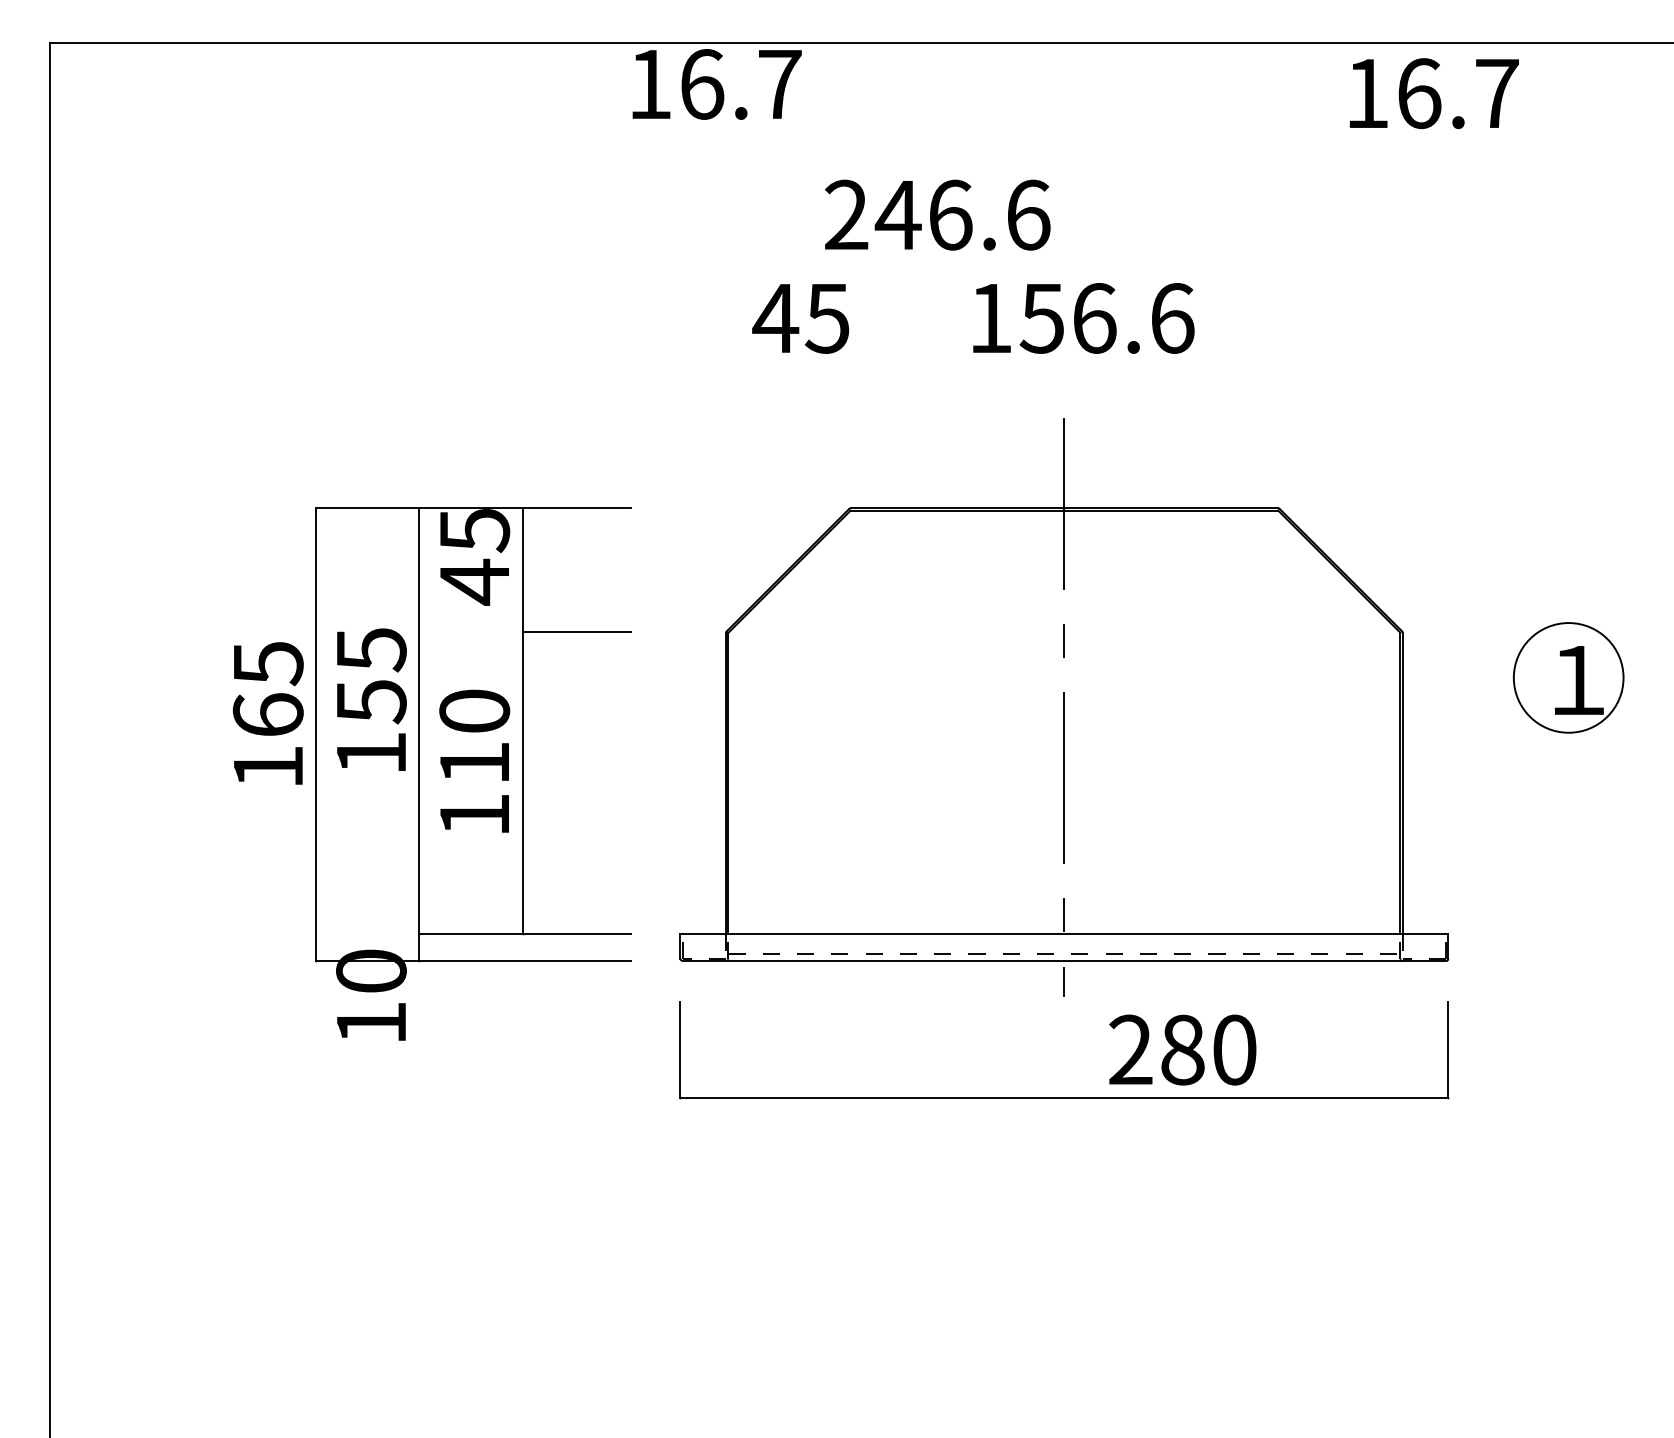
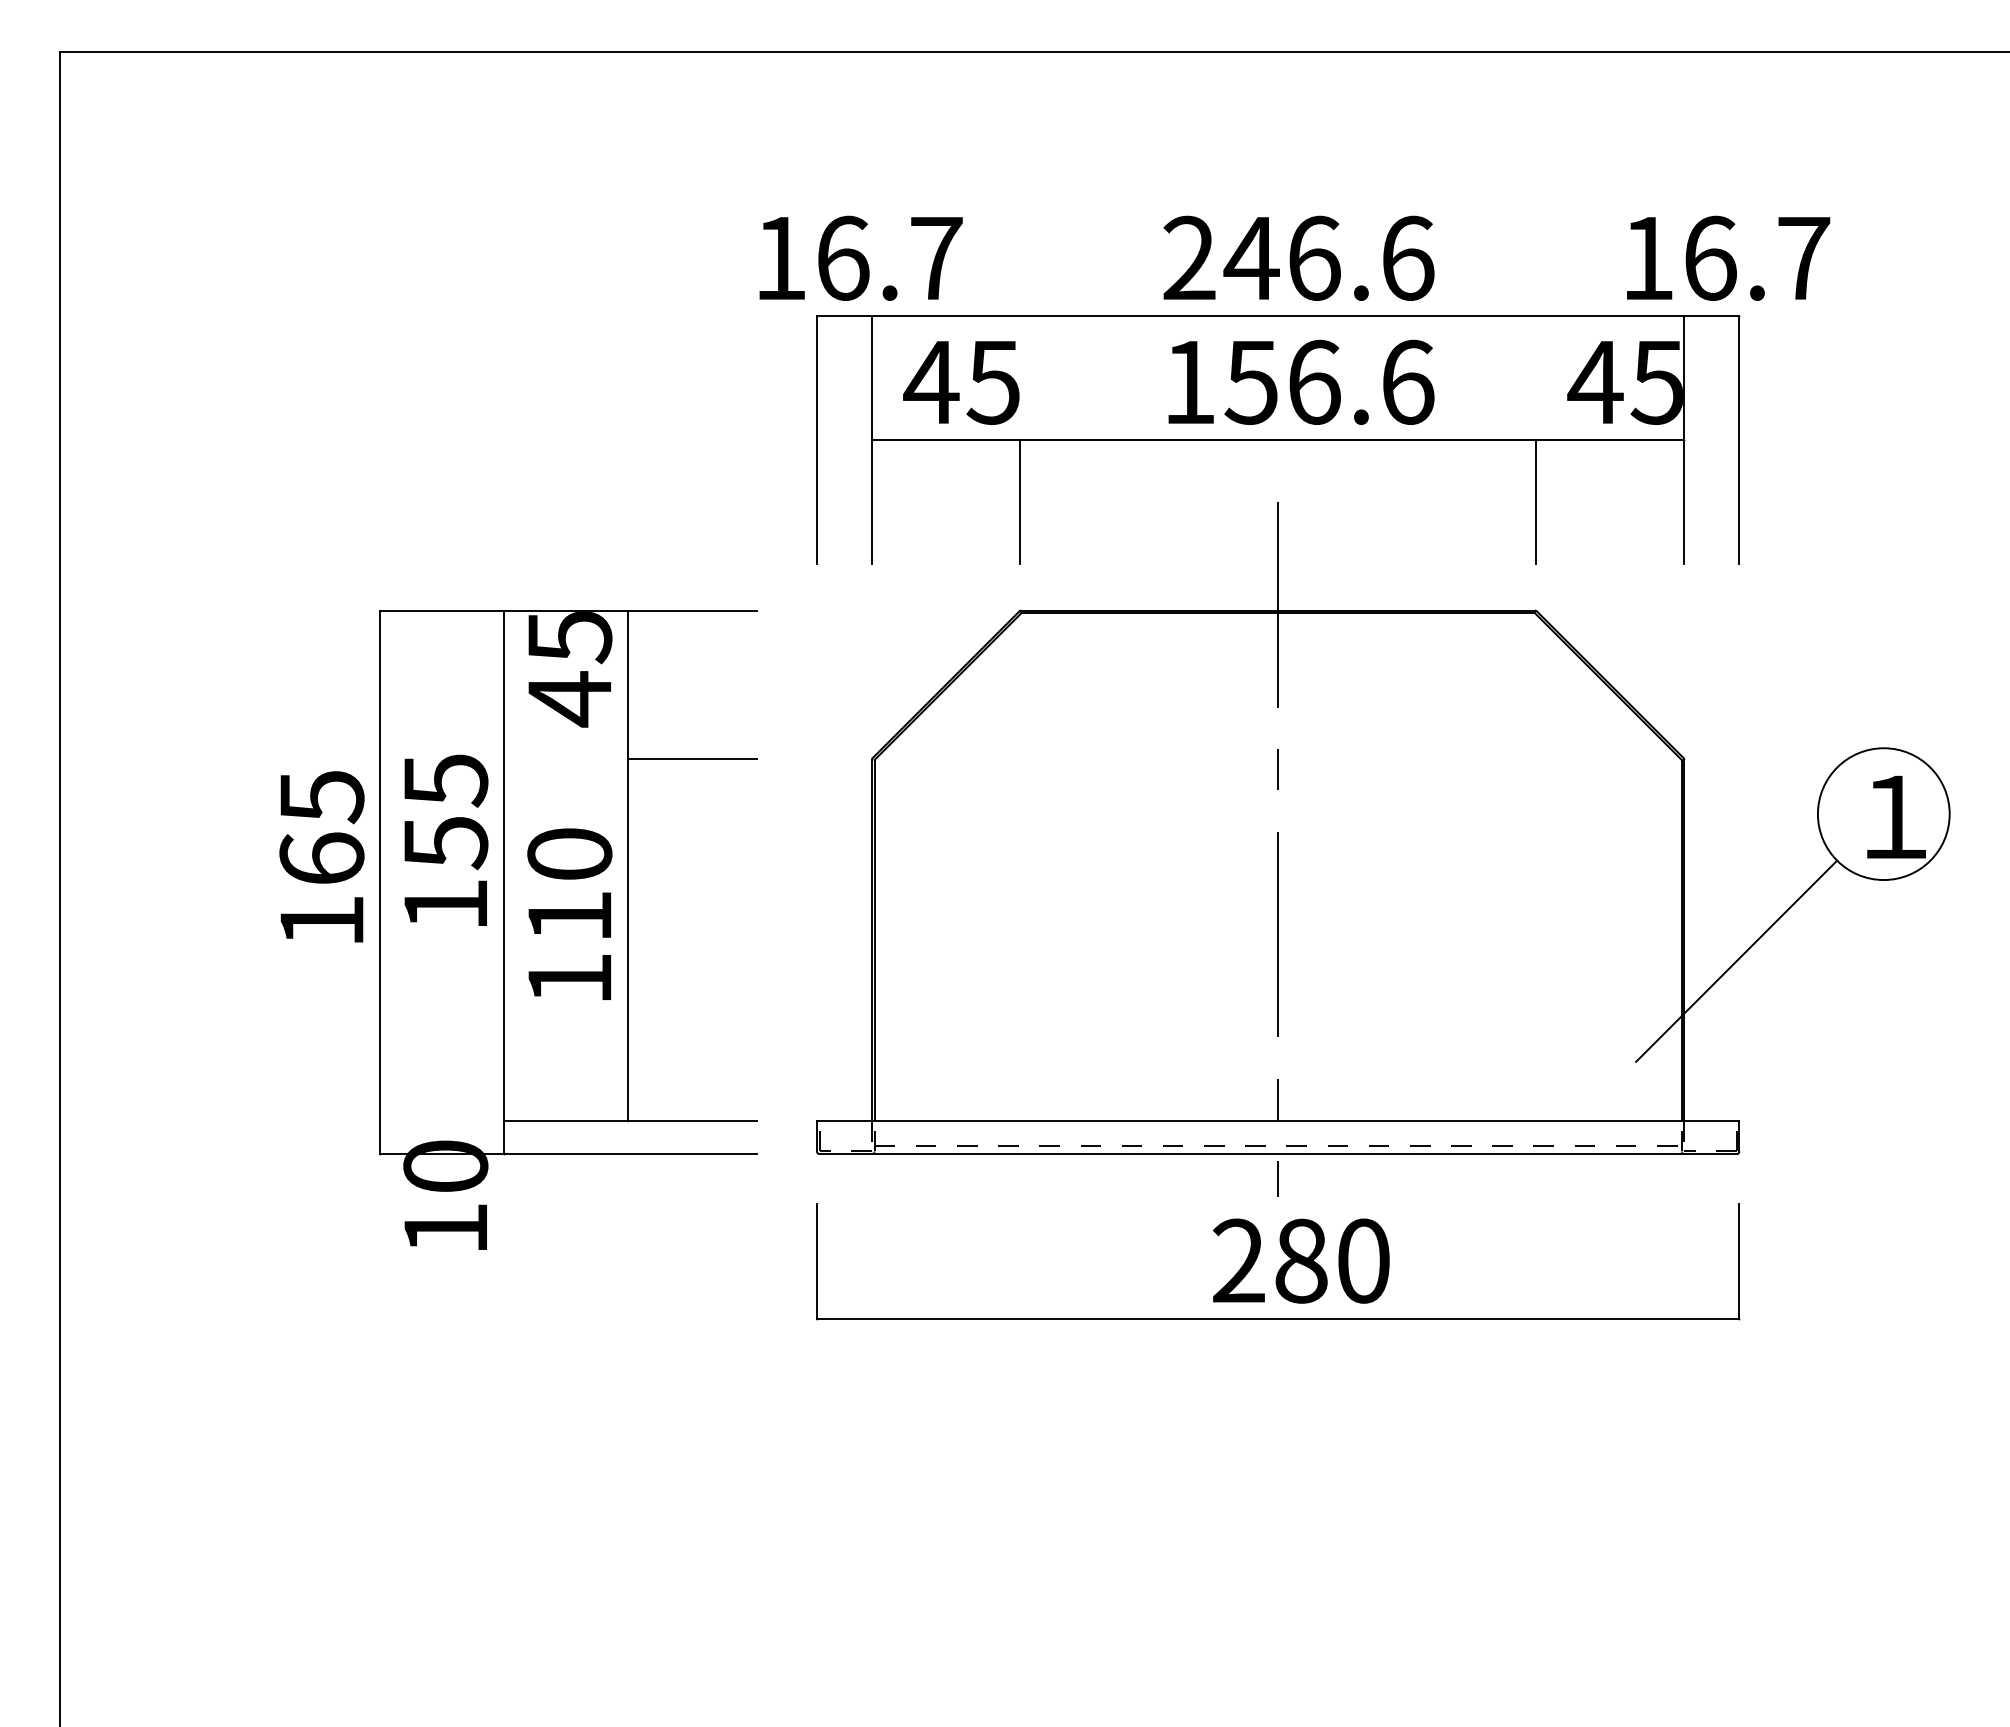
text: (716, 83) -> (860, 257), moved
text: (1434, 92) -> (1728, 257), moved
text: (937, 214) -> (1298, 257), moved
part: (1064, 365) -> (1278, 439), added
line: (1446, 799) -> (1736, 960), added
text: (1182, 1049) -> (1301, 1260), moved

